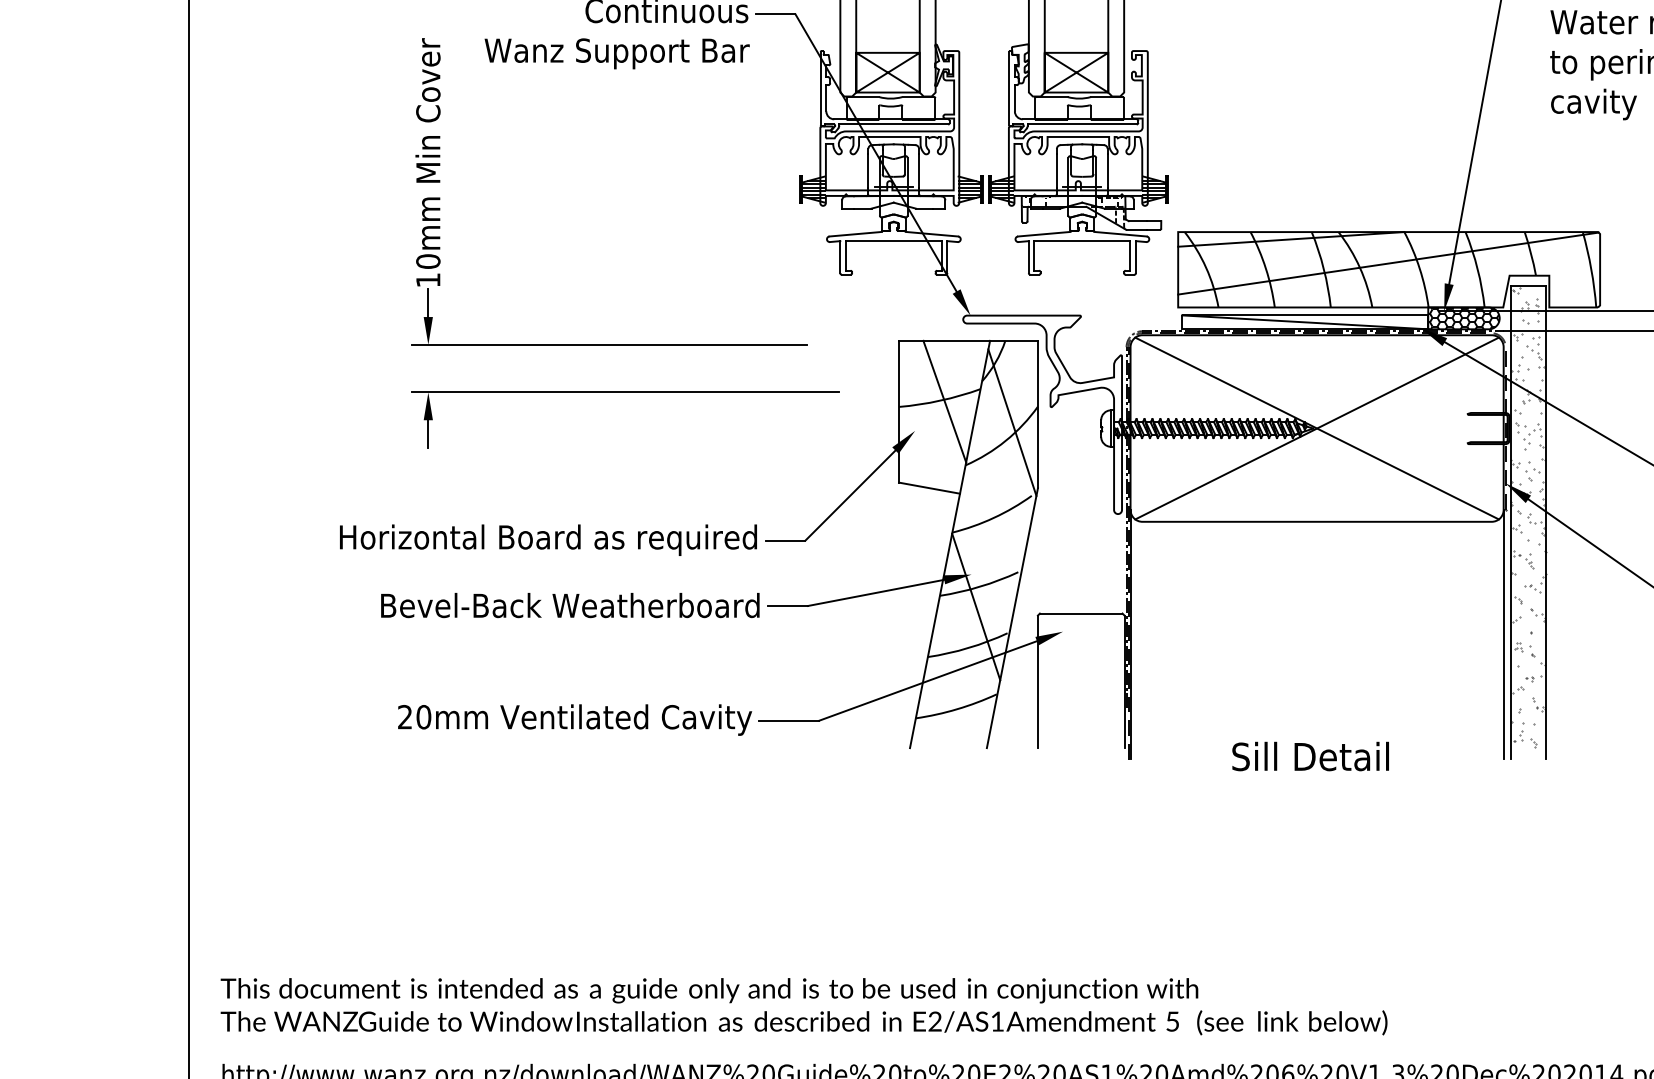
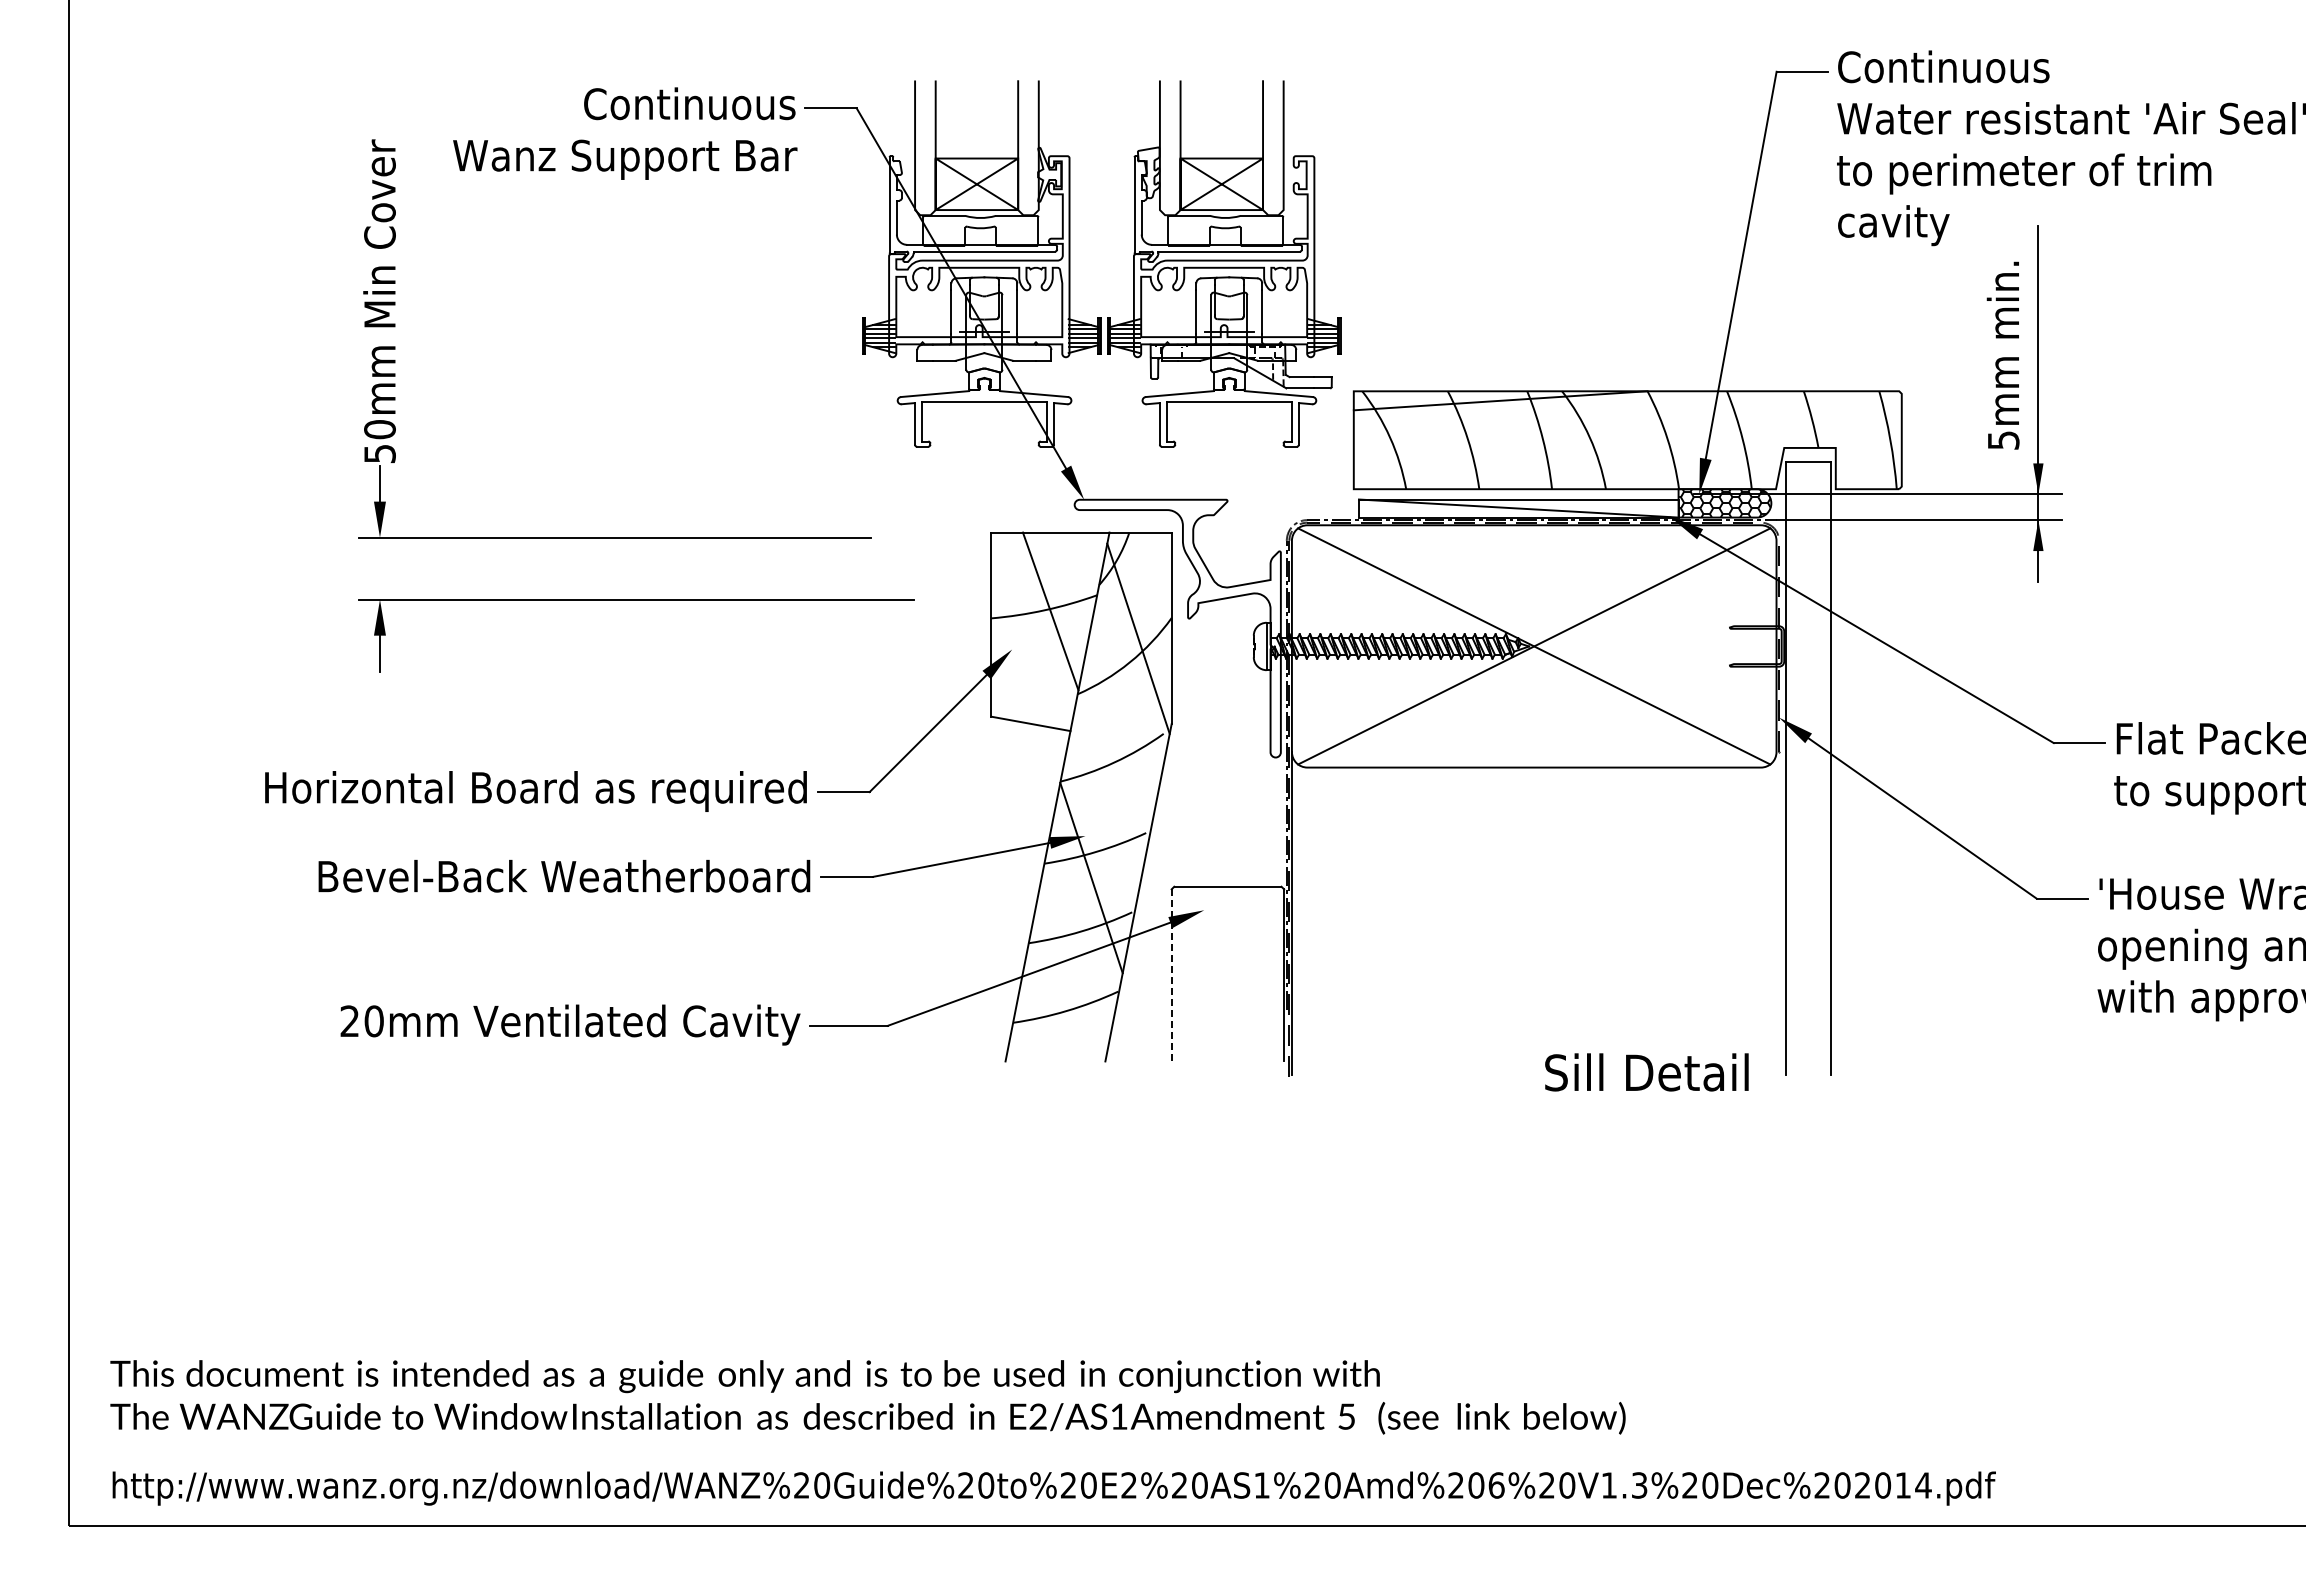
line: (1388, 263) -> (1626, 431), removed
text: (427, 280) -> (379, 454), 10mm -> 50mm
hatch: (1528, 517) -> (1808, 761), removed
line: (1503, 634) -> (1776, 913), removed
line: (1037, 681) -> (1171, 974), solid -> dashed
text: (1310, 756) -> (1646, 1072), moved

